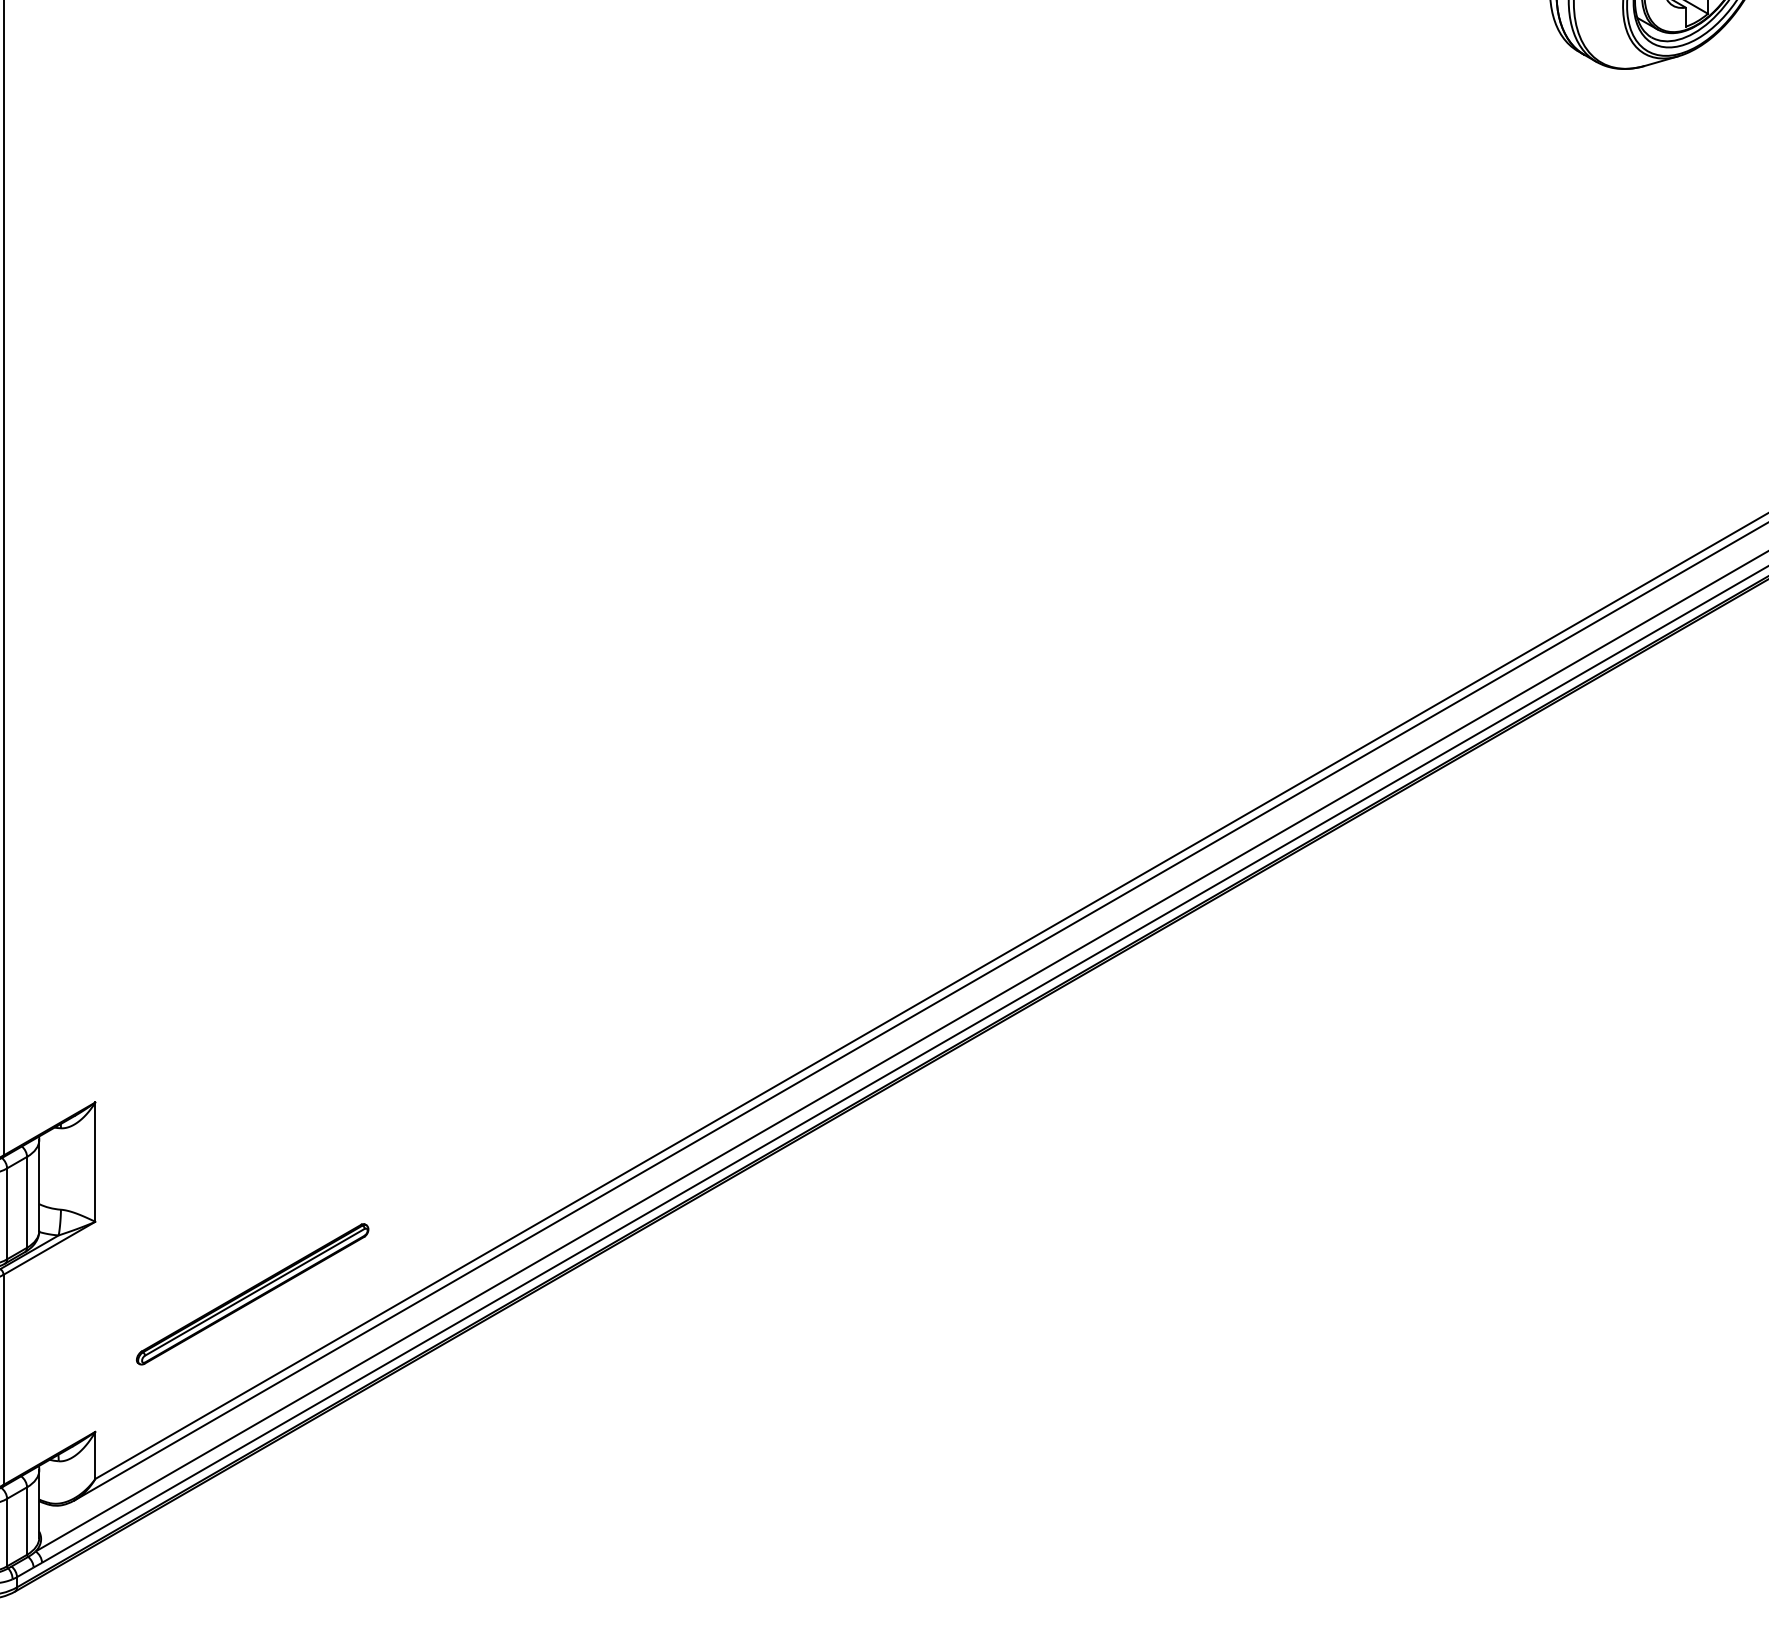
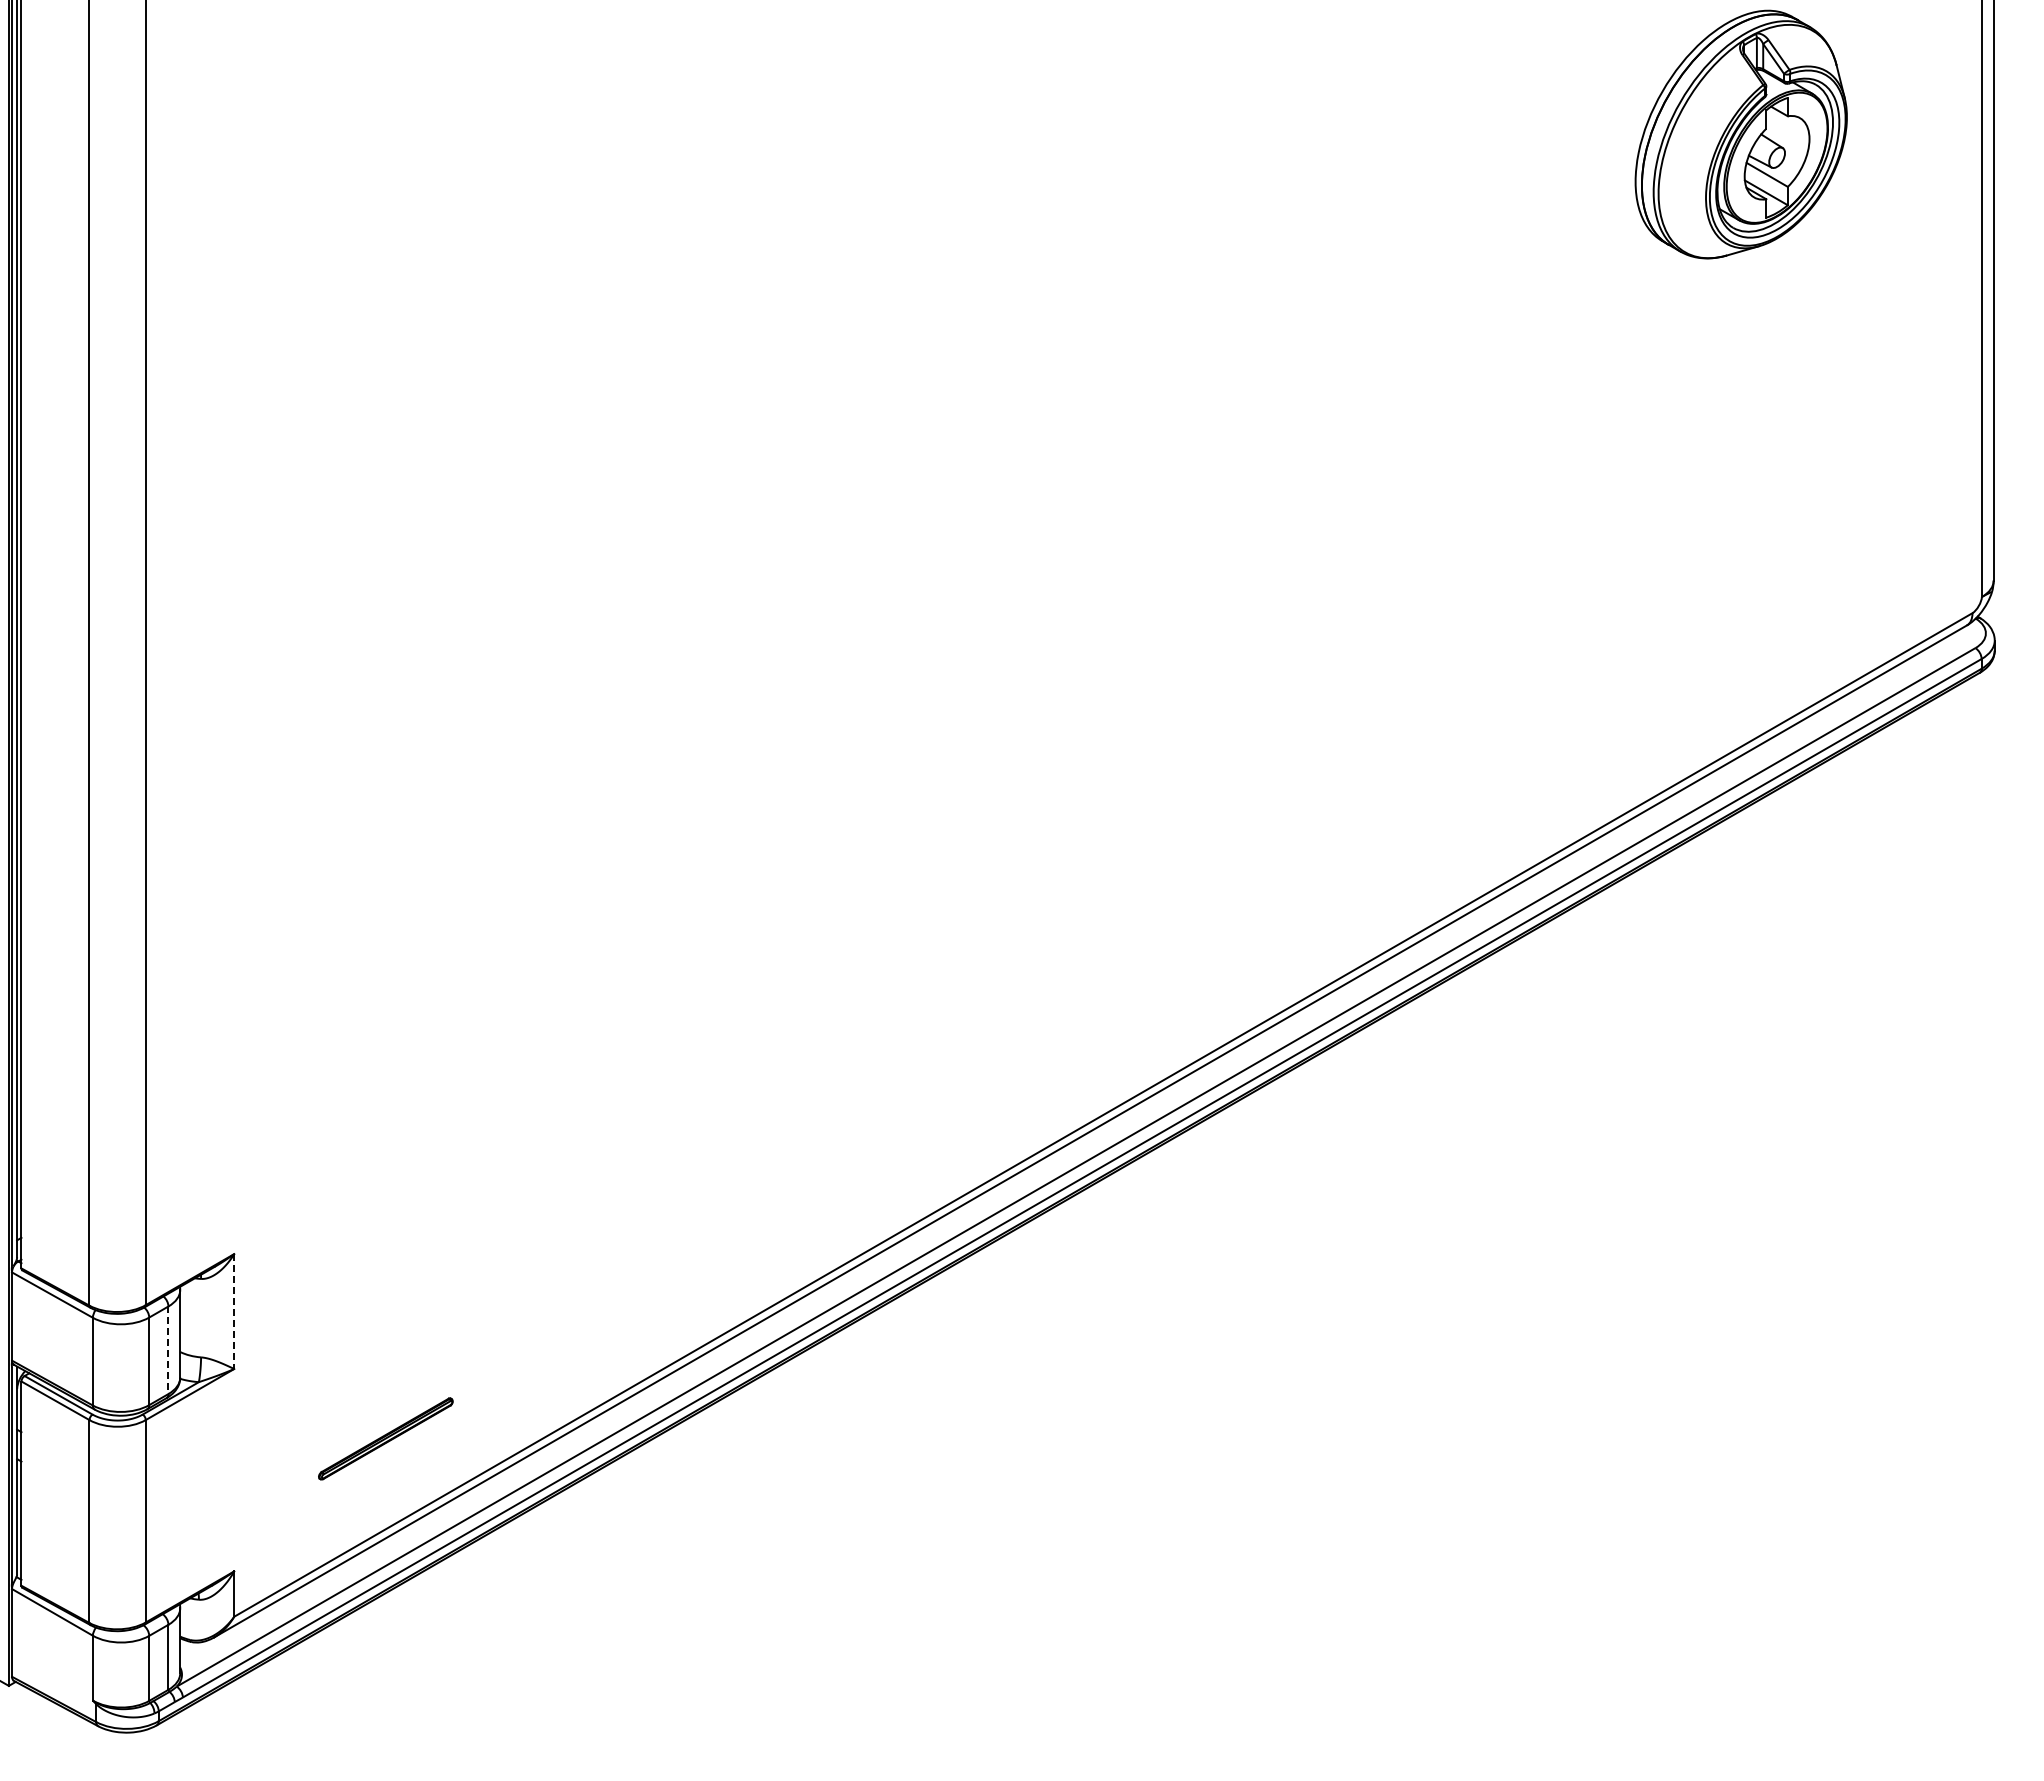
line: (95, 1163) -> (234, 1312), solid -> dashed
line: (27, 1202) -> (168, 1350), solid -> dashed
part: (252, 1293) -> (385, 1438), size x0.6

